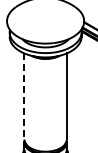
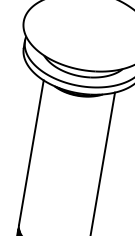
line: (24, 96) -> (31, 152), dashed -> solid

